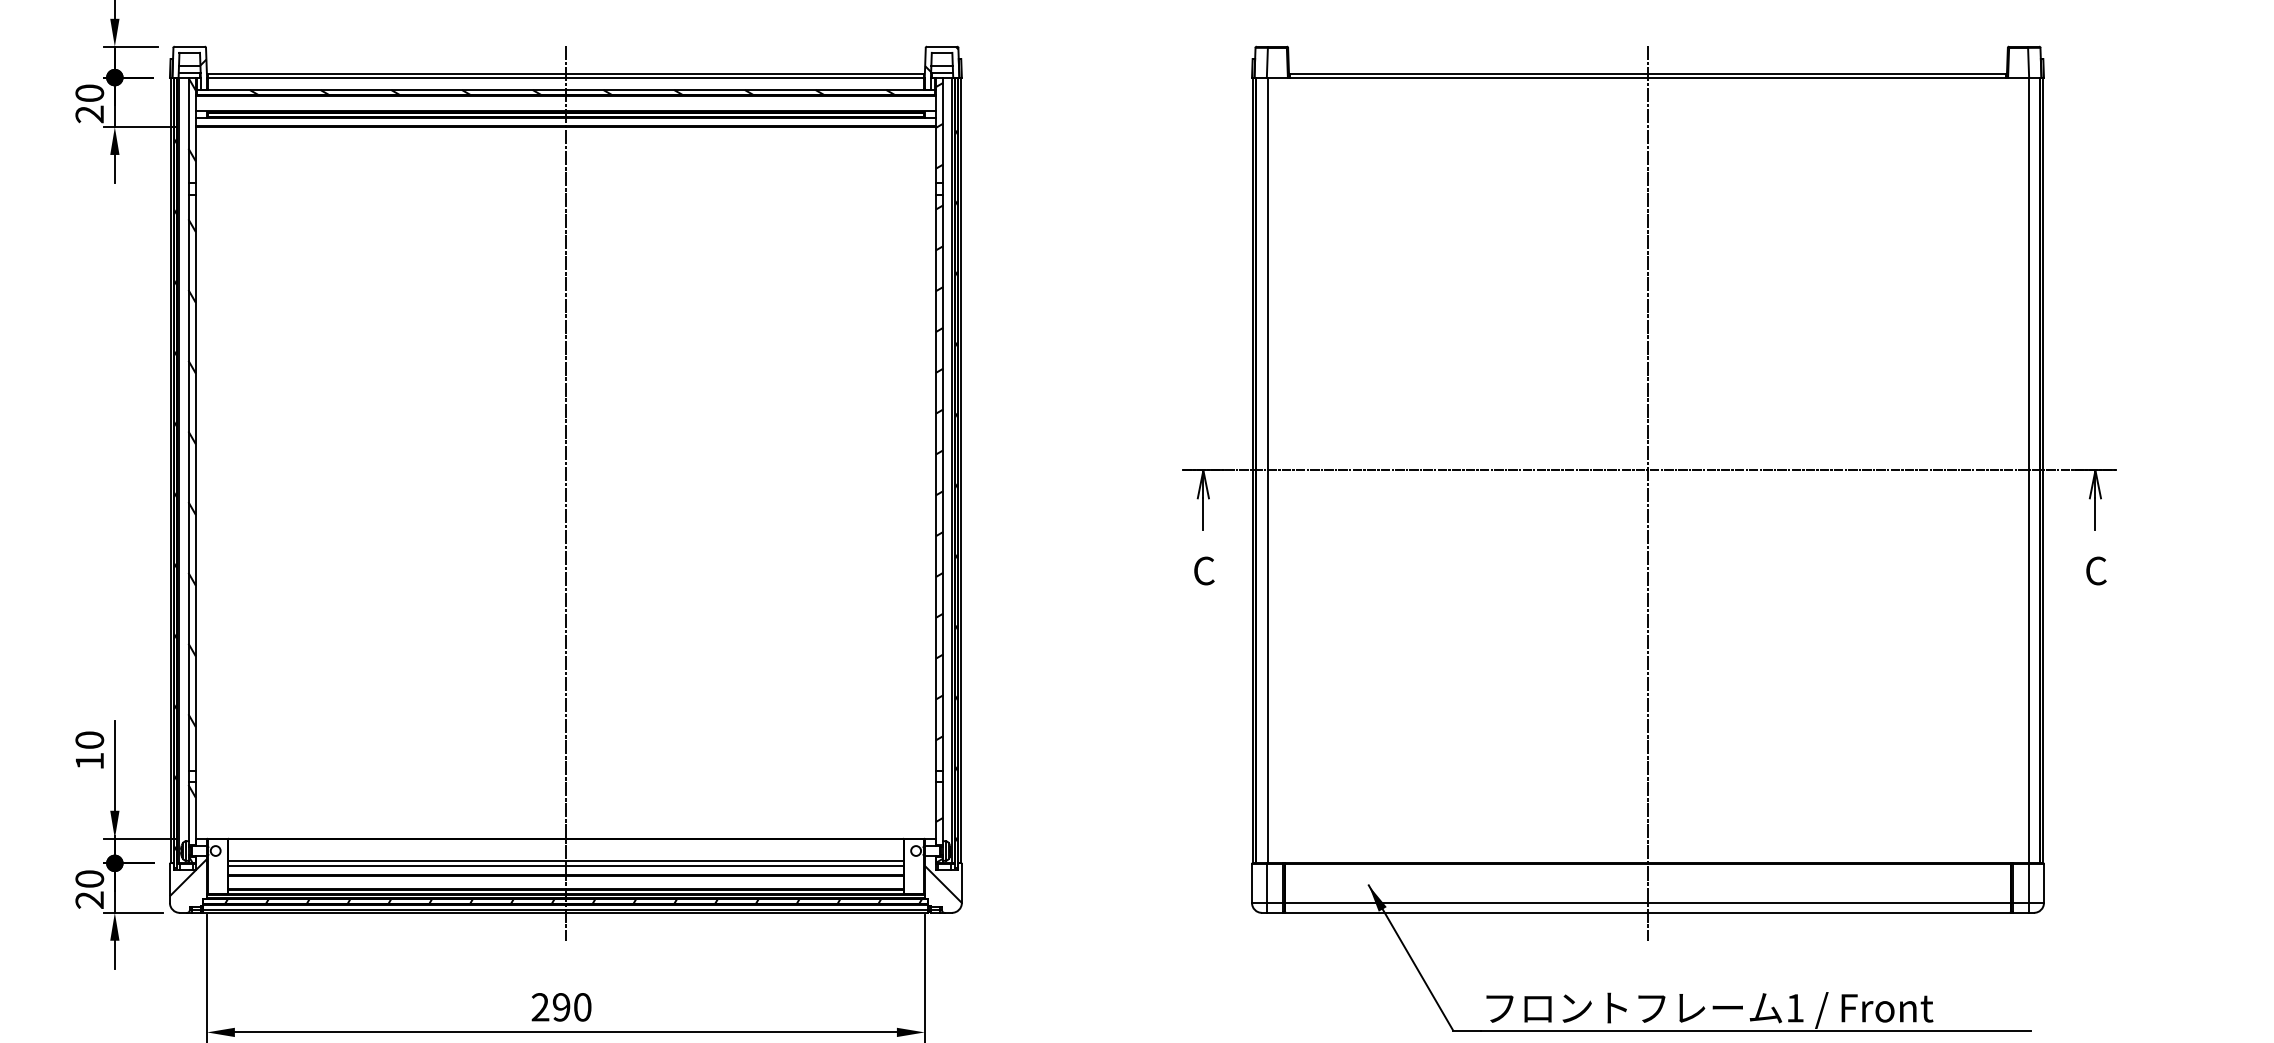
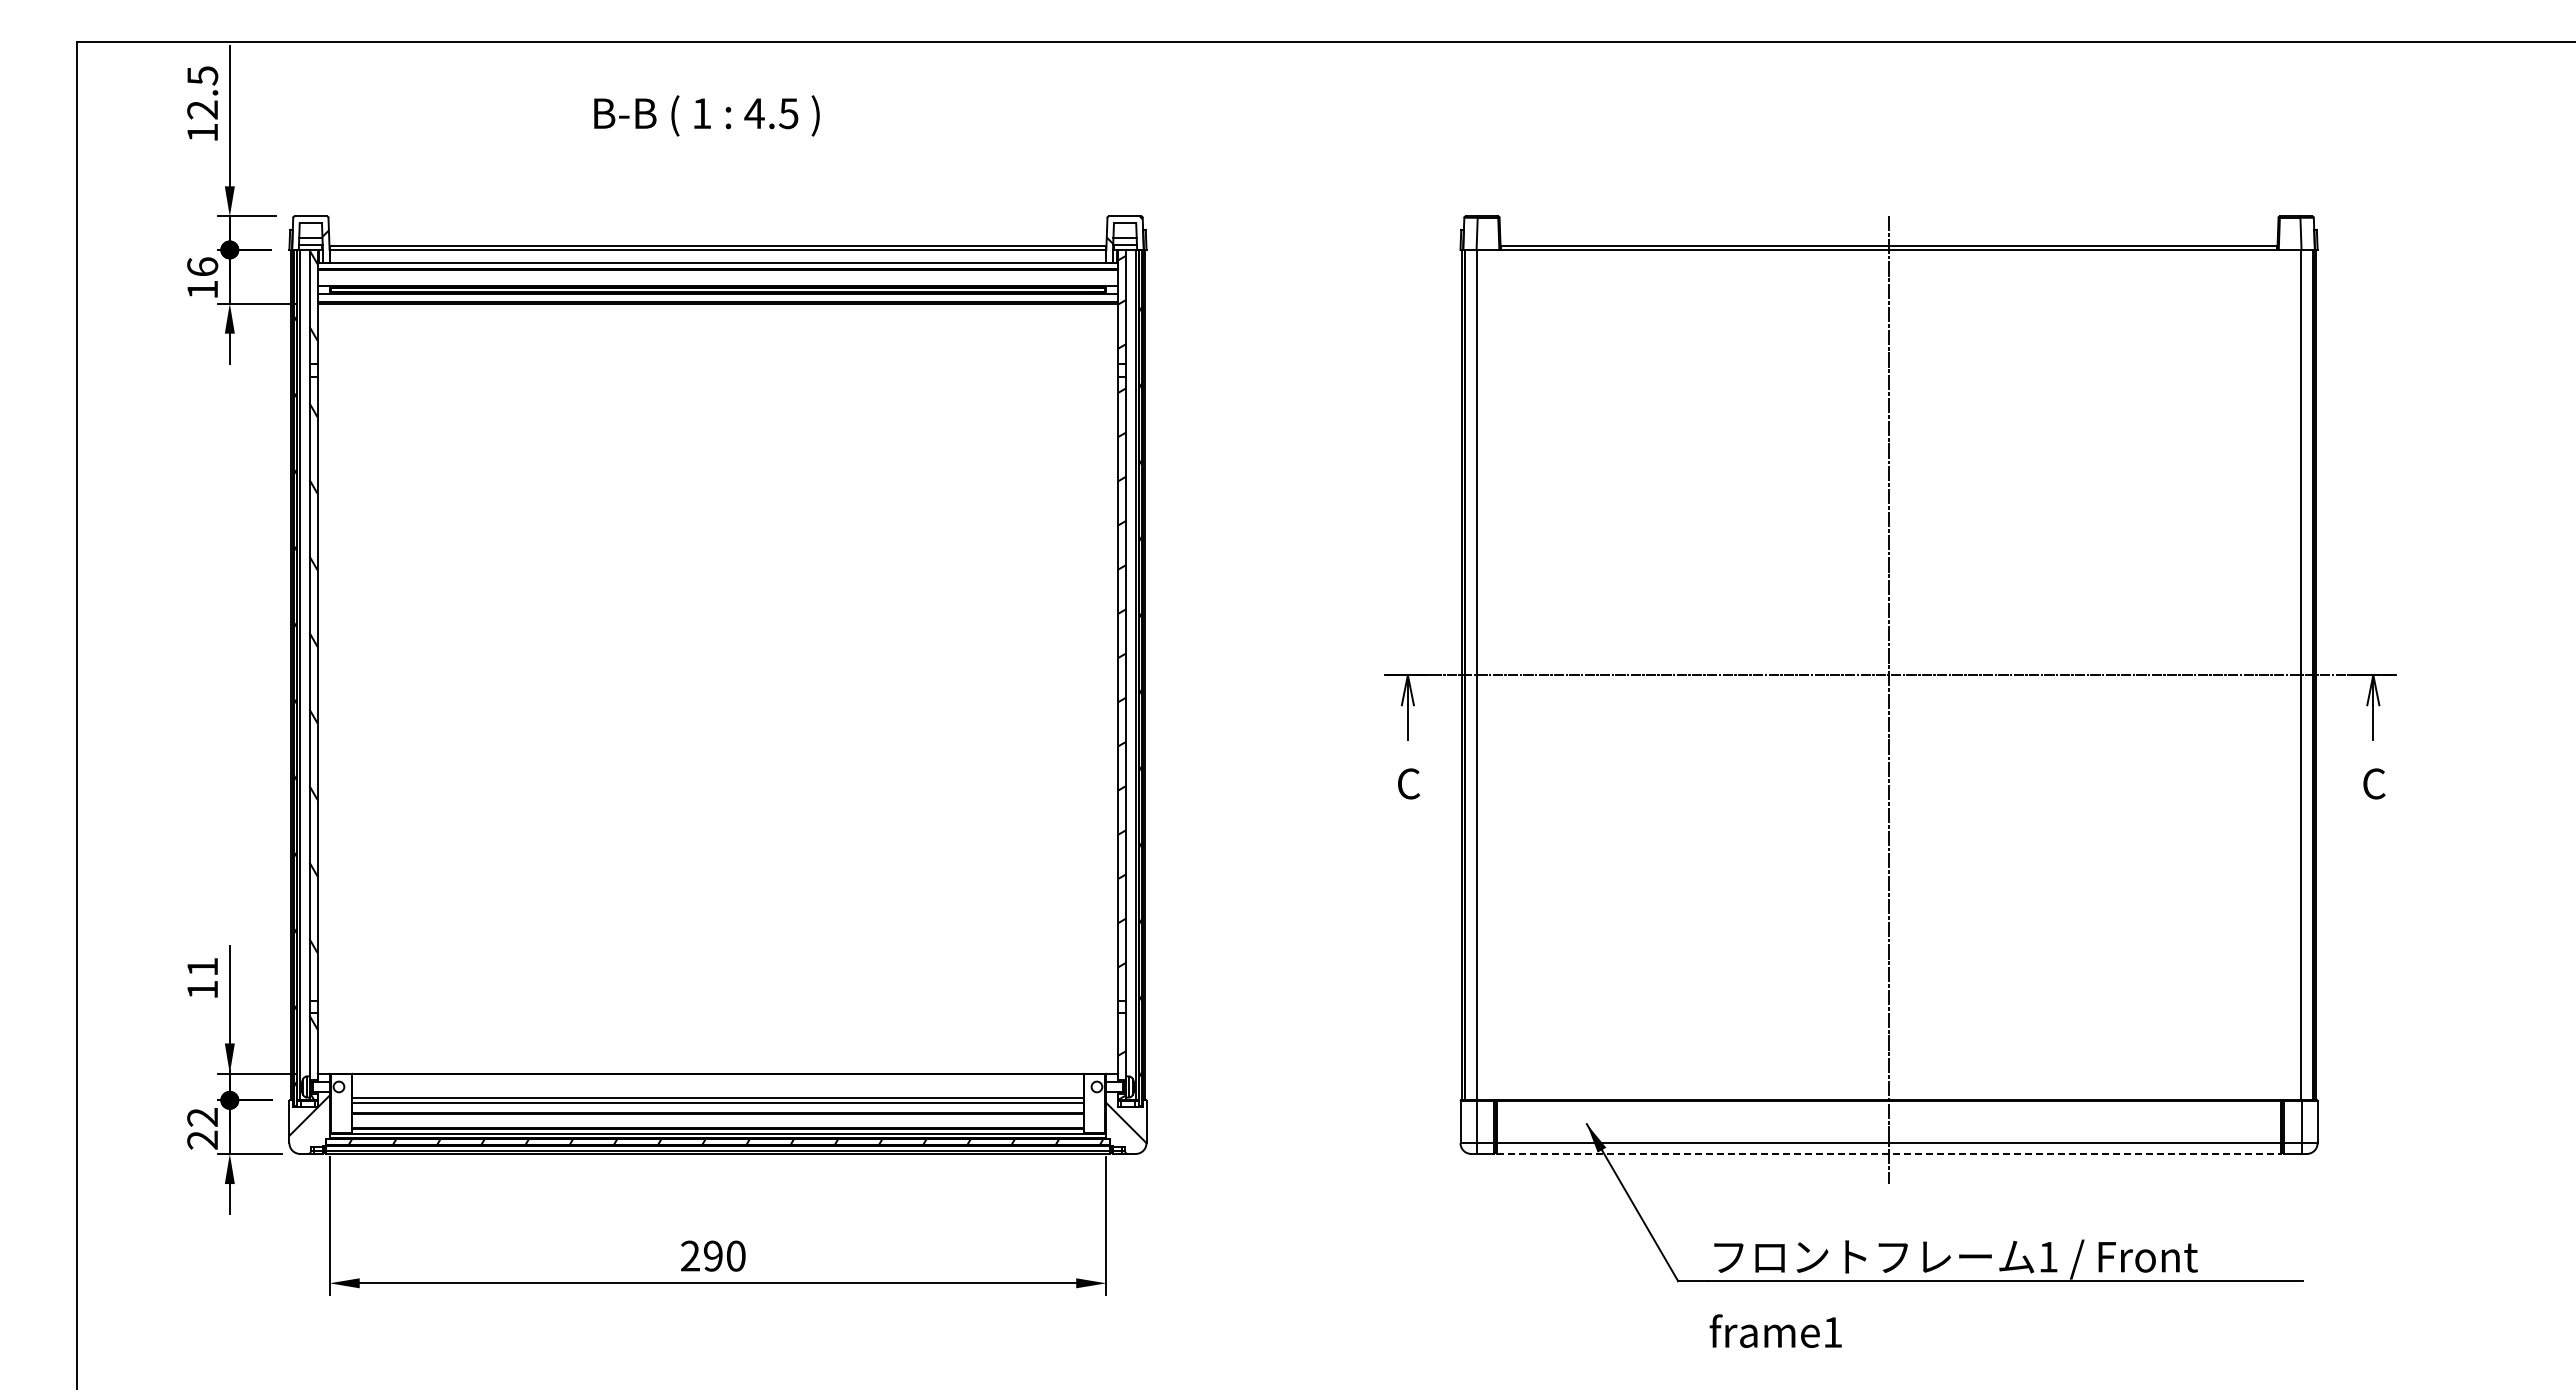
hatch: (571, 91) -> (724, 265), removed
text: (89, 103) -> (202, 278), 20 -> 16
line: (565, 492) -> (717, 699), removed
text: (89, 739) -> (202, 966), 10 -> 11
text: (89, 879) -> (202, 1117), 20 -> 22
line: (1648, 912) -> (1889, 1153), solid -> dashed

